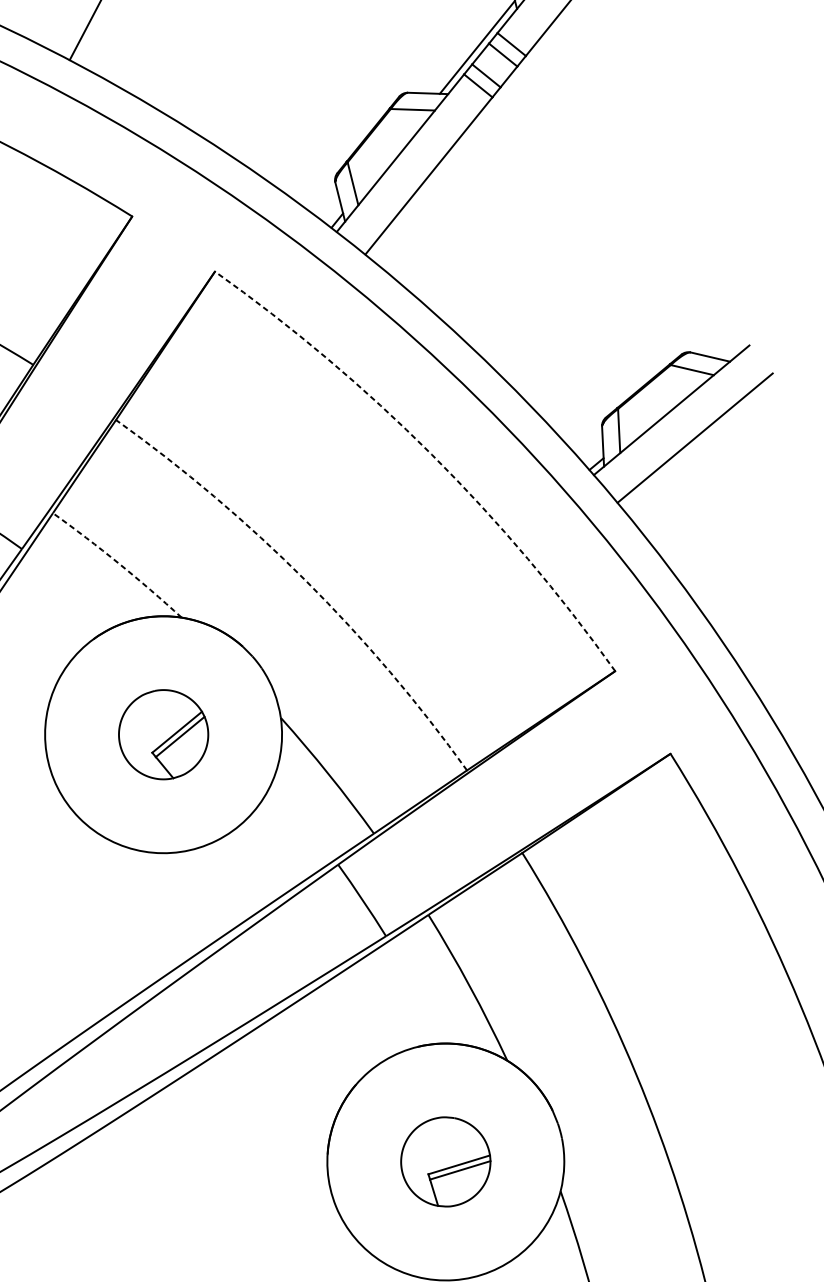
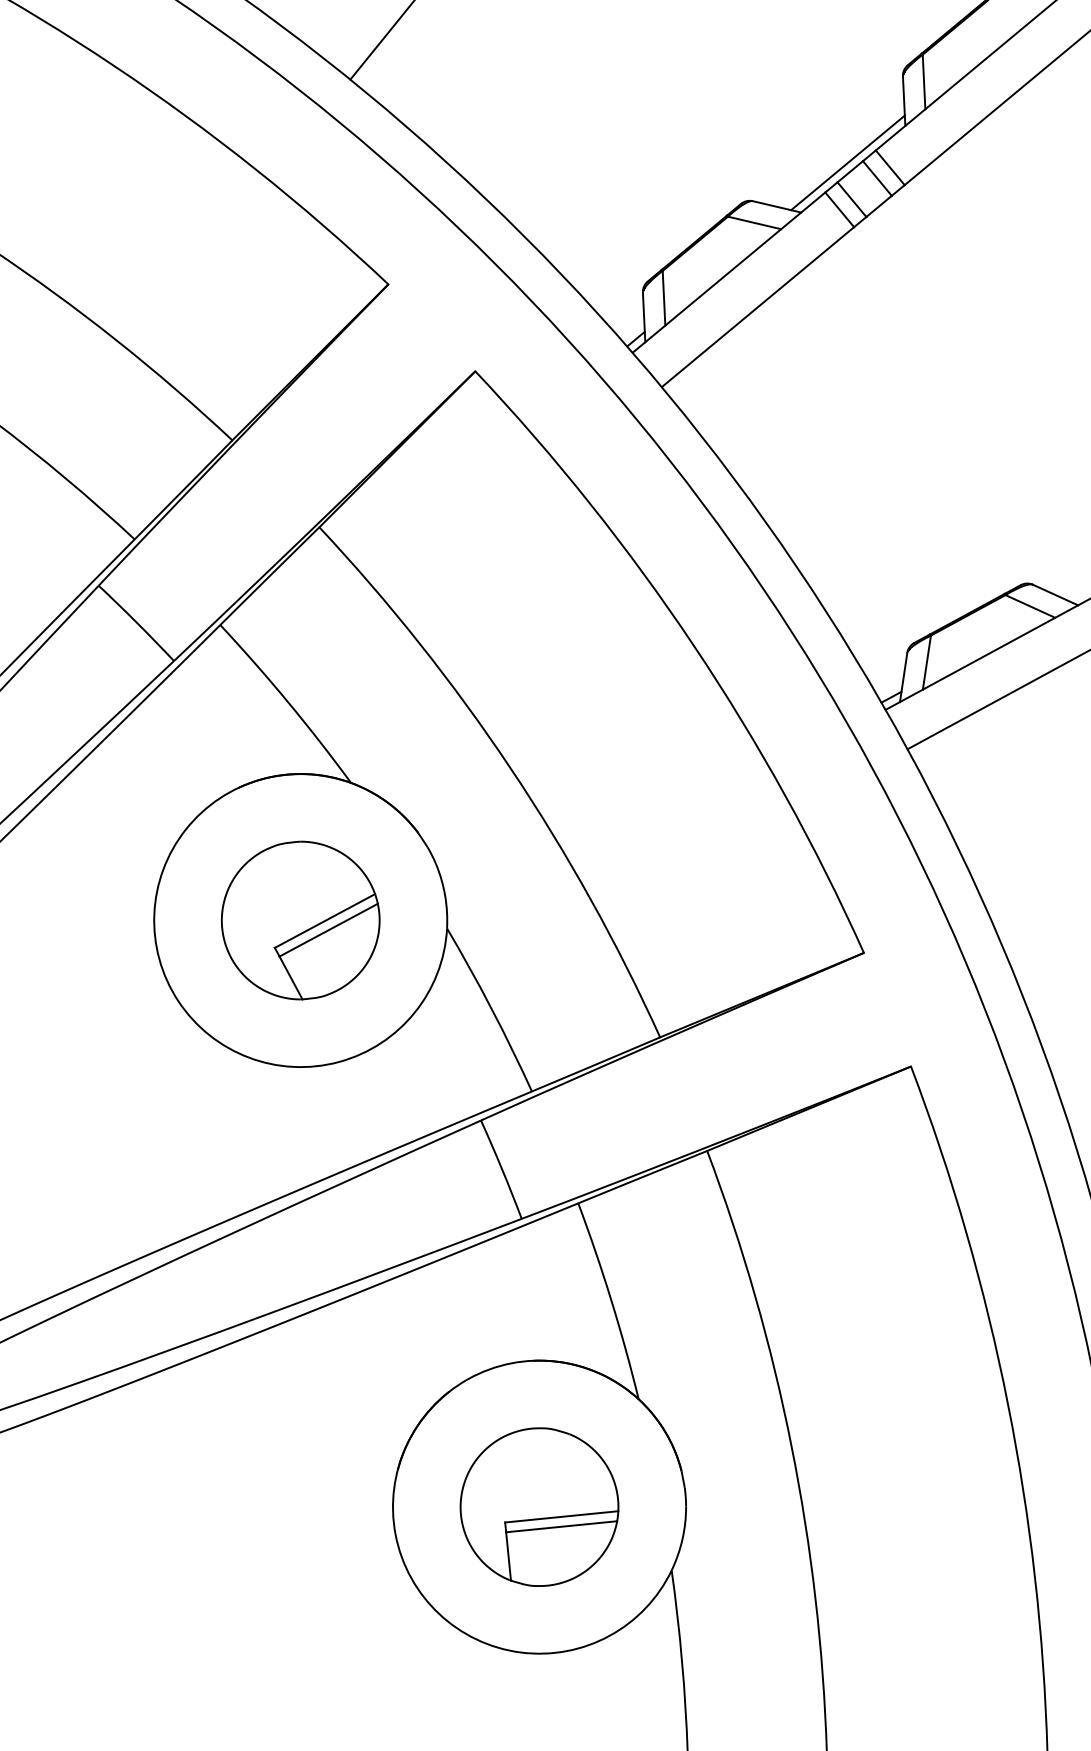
arc: (431, 454) -> (693, 645), dashed -> solid
arc: (119, 563) -> (288, 702), dashed -> solid
arc: (305, 580) -> (510, 768), dashed -> solid
part: (163, 734) -> (300, 920), size x1.43
part: (445, 1161) -> (539, 1506), size x1.43

